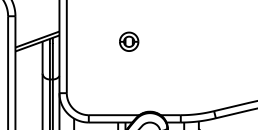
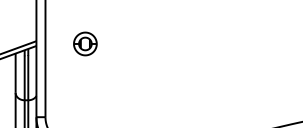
part: (129, 41) -> (85, 43), moved

